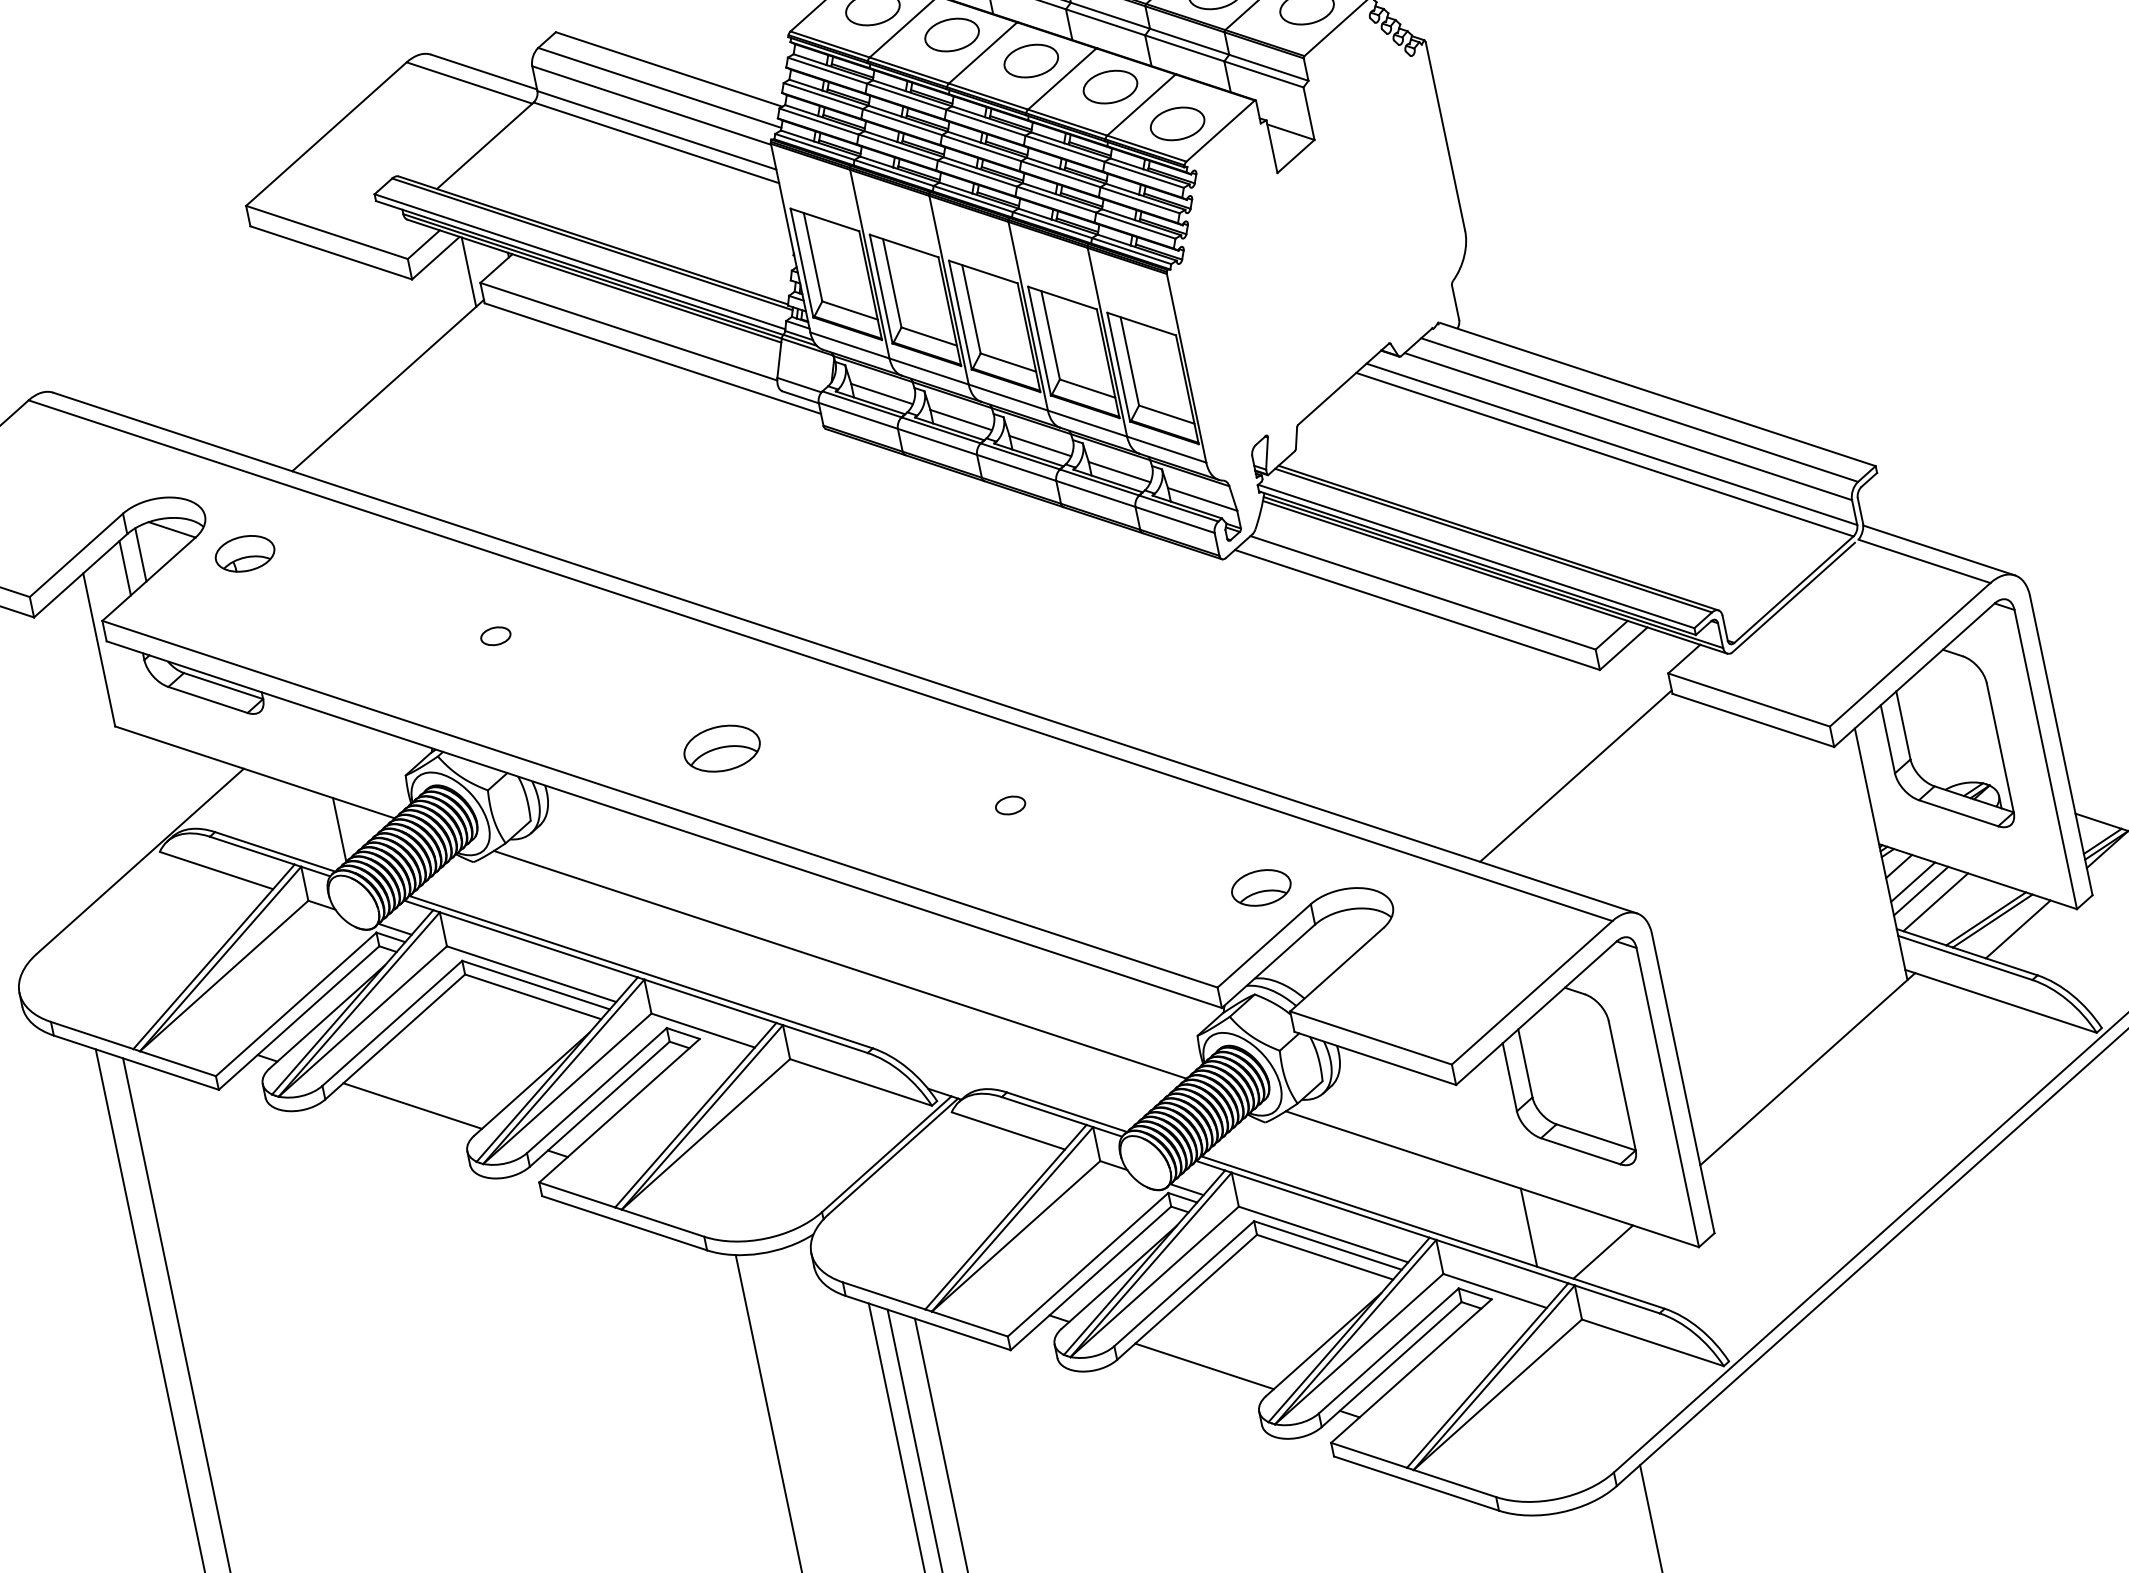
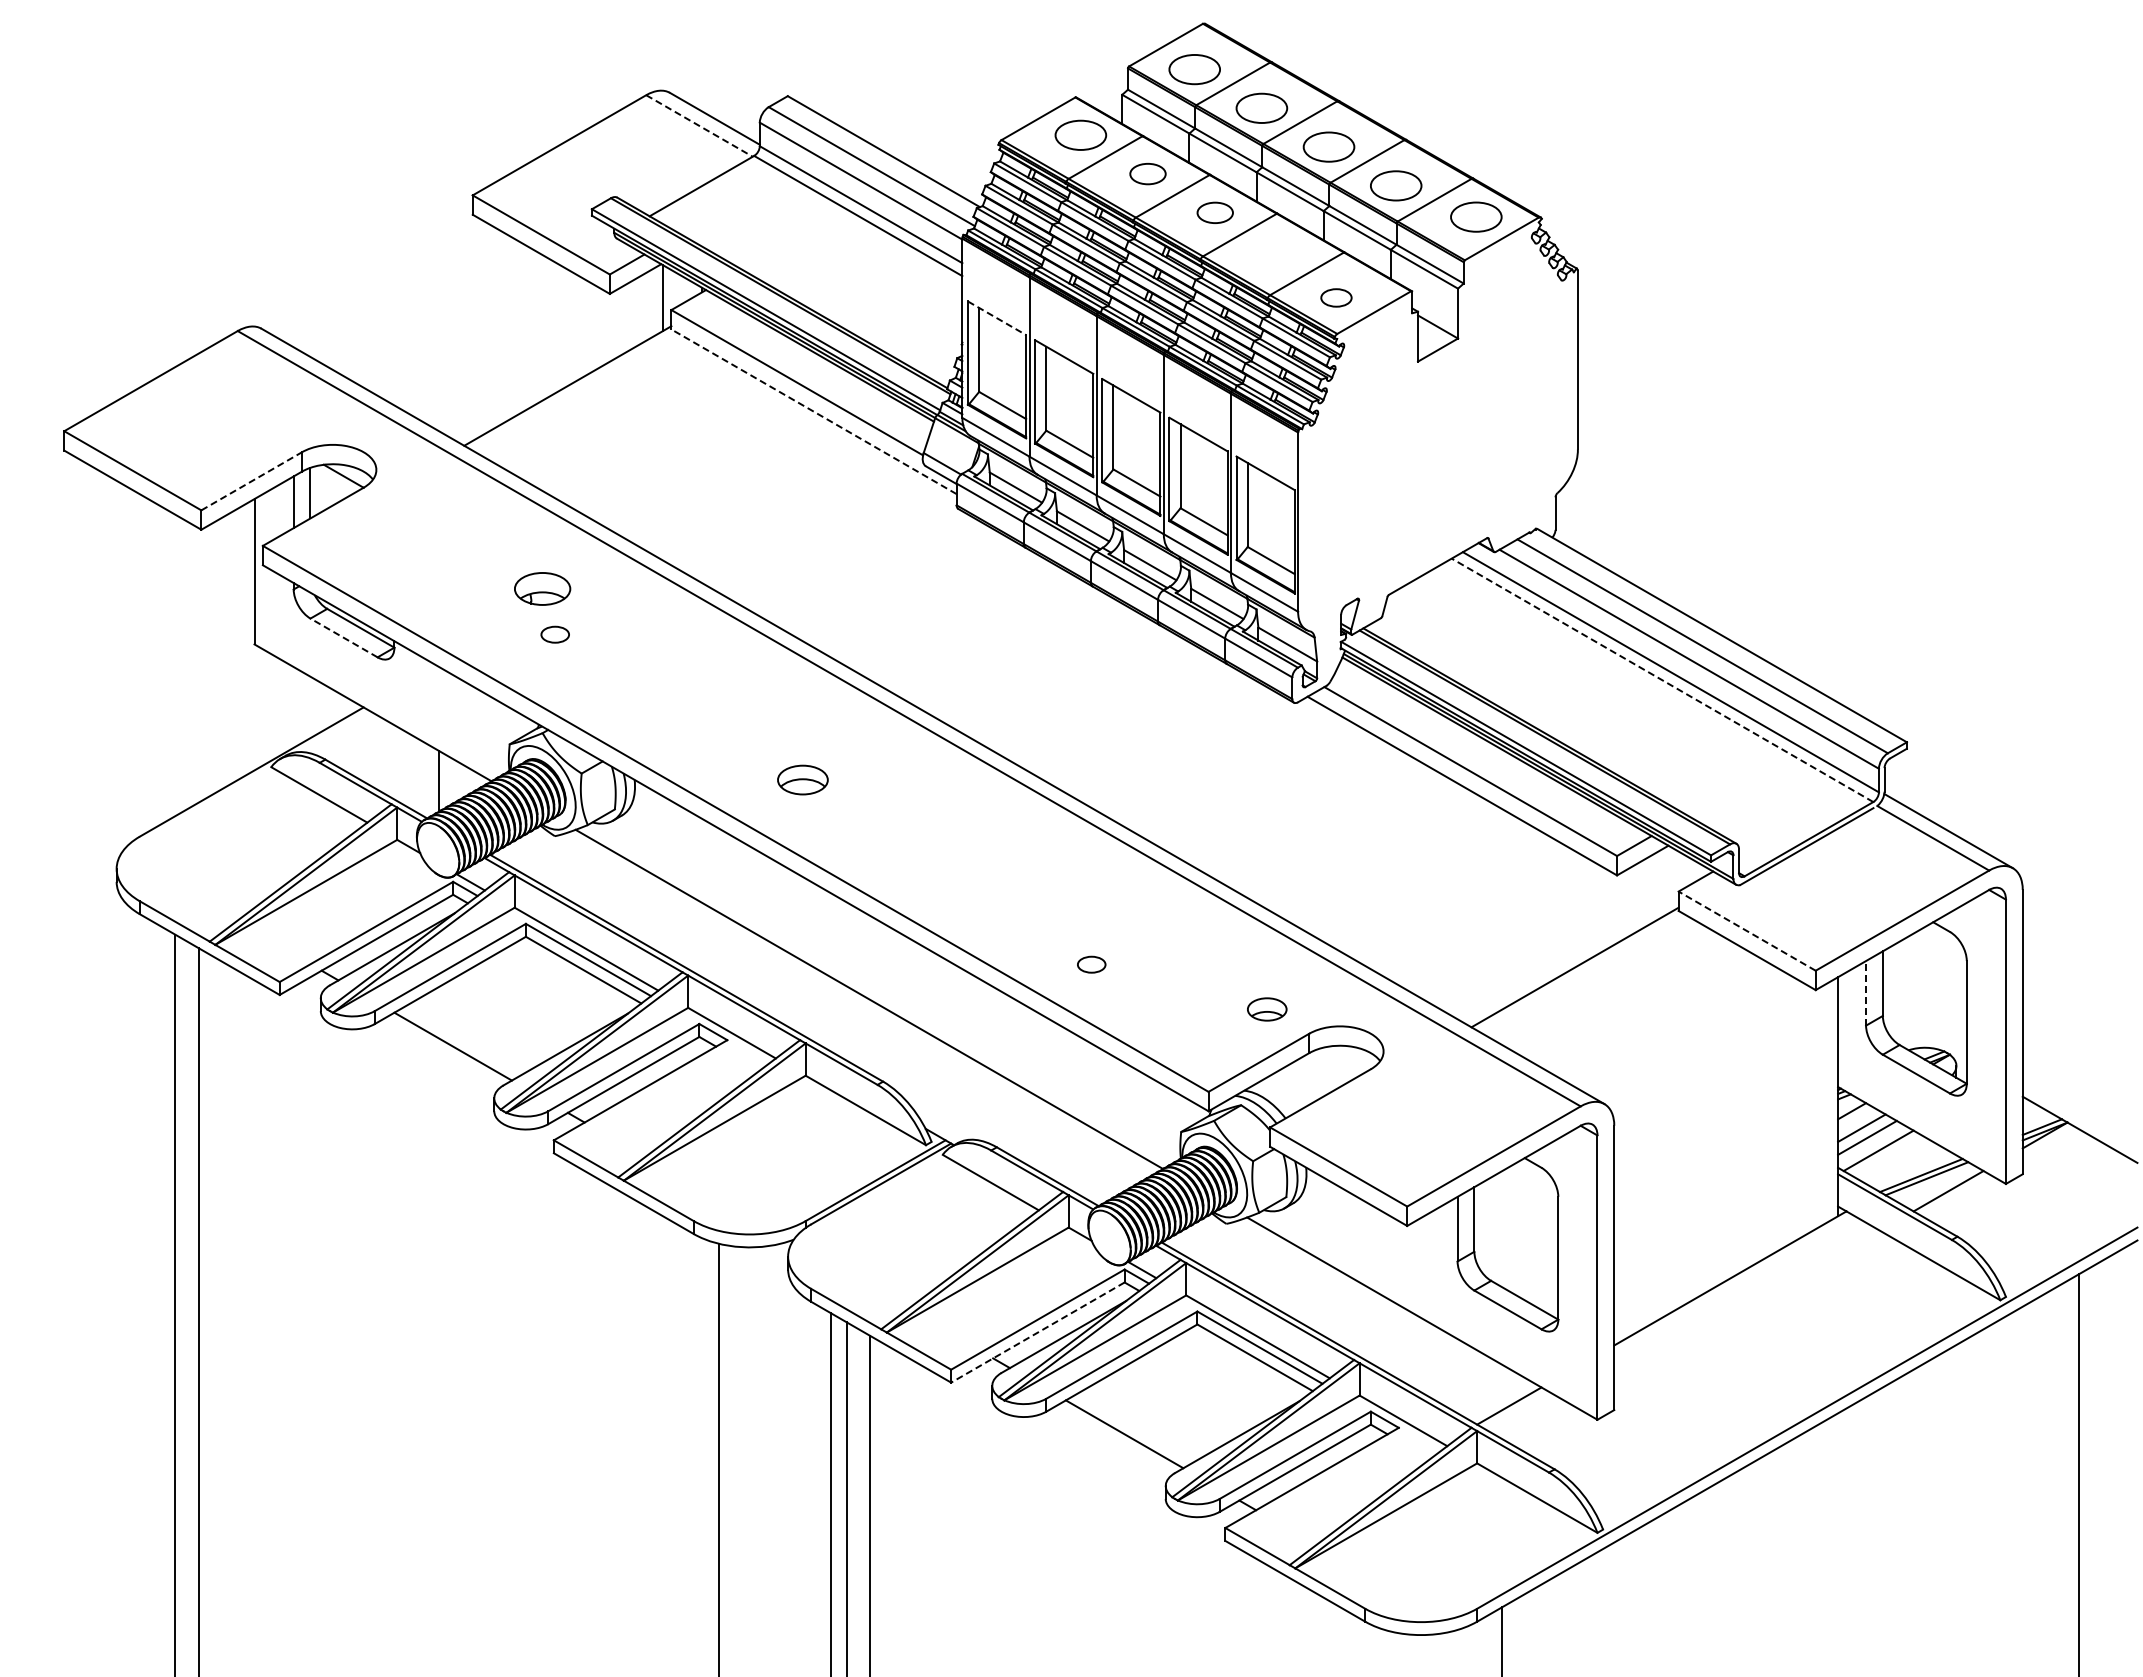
part: (951, 34) -> (1147, 173), size x0.7
part: (1031, 60) -> (1215, 212), size x0.7
line: (469, 82) -> (699, 125), solid -> dashed
part: (1110, 86) -> (1282, 251), removed
part: (1177, 123) -> (1336, 297), size x0.6
line: (825, 220) -> (997, 318), solid -> dashed
line: (653, 358) -> (814, 411), solid -> dashed
line: (1604, 454) -> (1662, 680), solid -> dashed
part: (244, 553) -> (542, 588), moved
line: (77, 555) -> (252, 481), solid -> dashed
part: (495, 636) -> (554, 634), moved
line: (208, 699) -> (344, 637), solid -> dashed
line: (1748, 699) -> (1746, 930), solid -> dashed
line: (1888, 738) -> (1866, 992), solid -> dashed
part: (721, 748) -> (802, 779), size x0.7
part: (1010, 805) -> (1091, 964), moved
part: (1260, 888) -> (1266, 1009), size x0.7
line: (1529, 1227) -> (1446, 1369), removed
line: (1090, 1278) -> (1037, 1332), solid -> dashed

